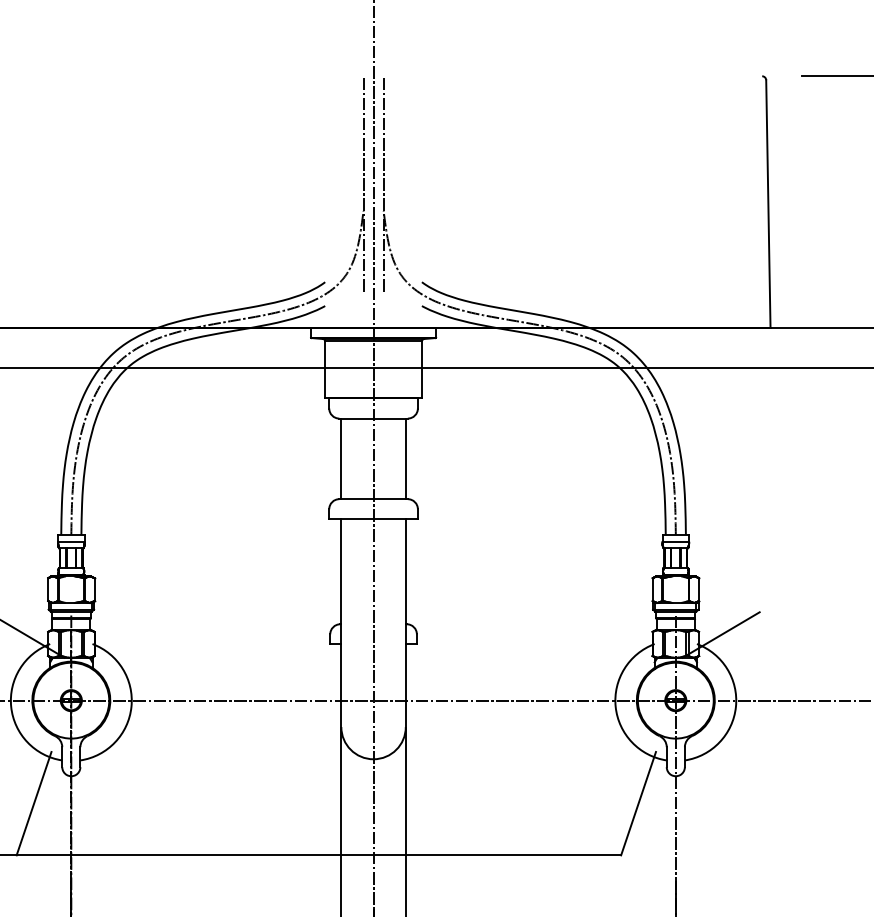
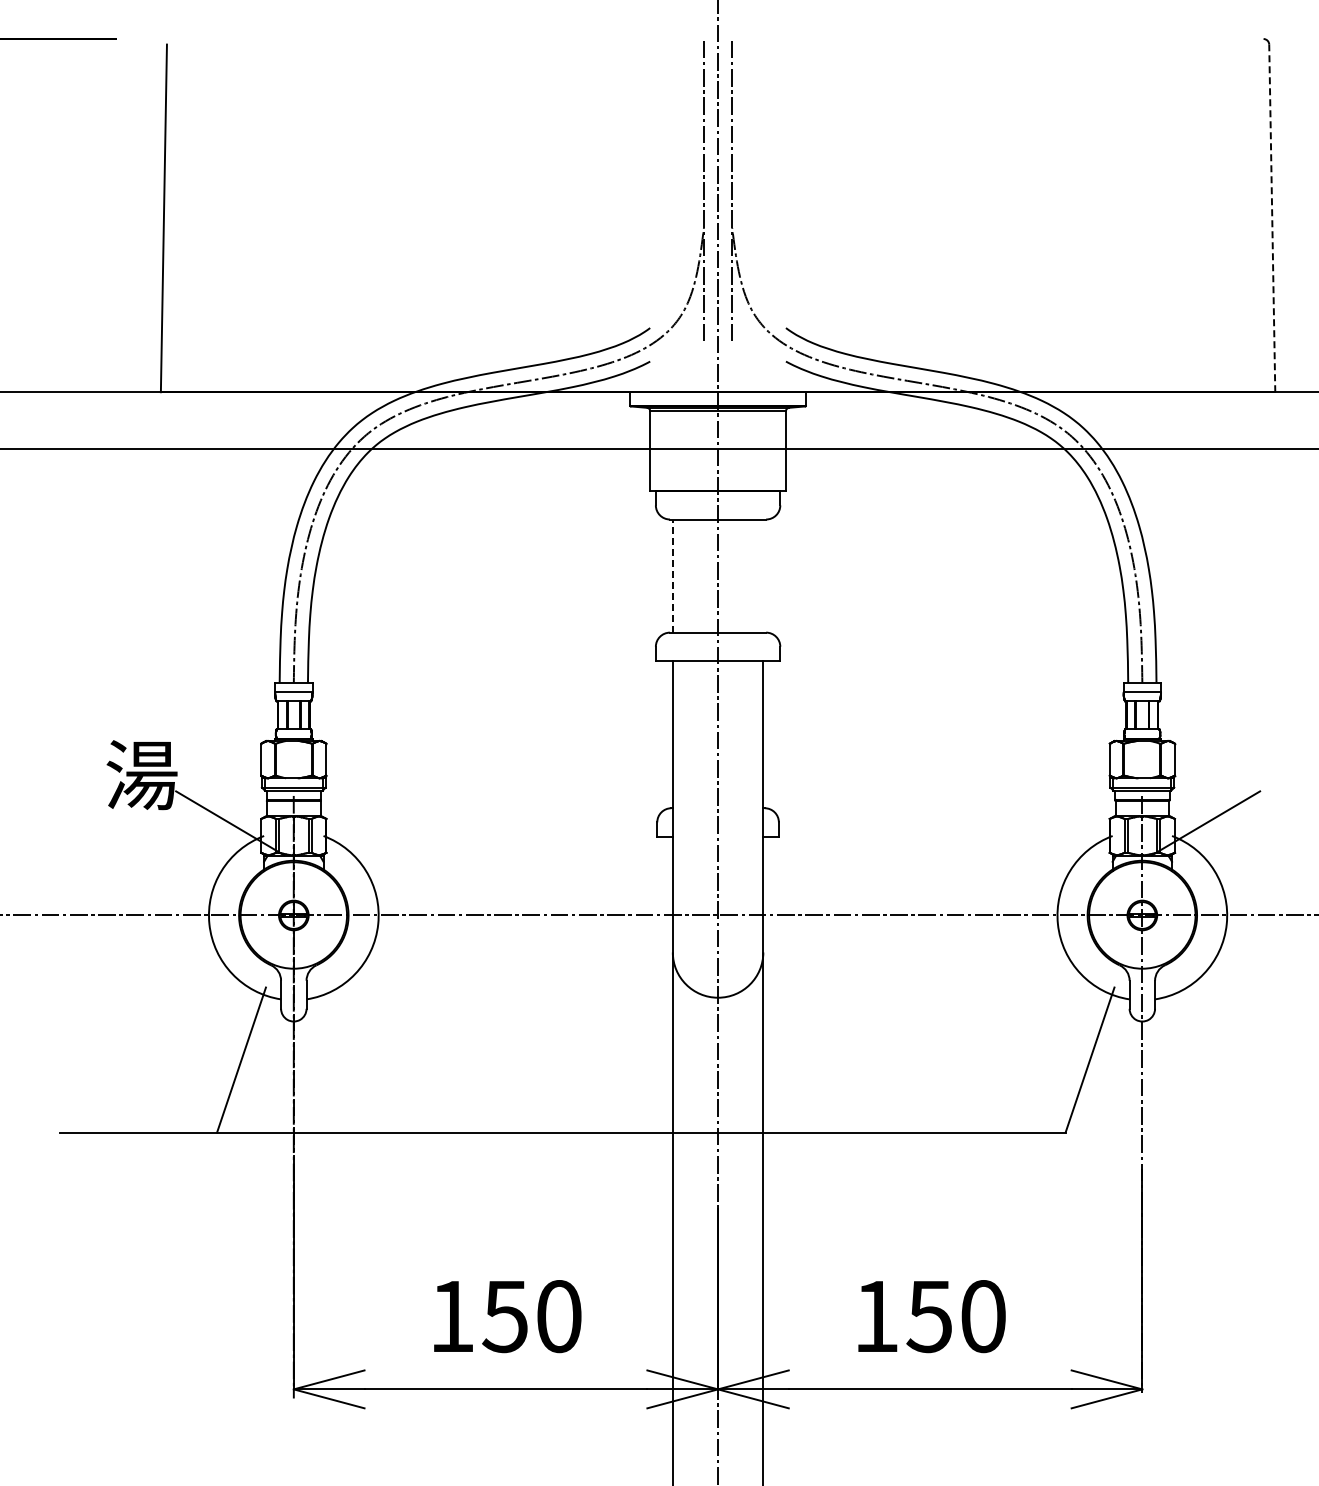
line: (768, 204) -> (1272, 218), solid -> dashed
line: (405, 458) -> (763, 575), removed
line: (341, 459) -> (672, 576), solid -> dashed

